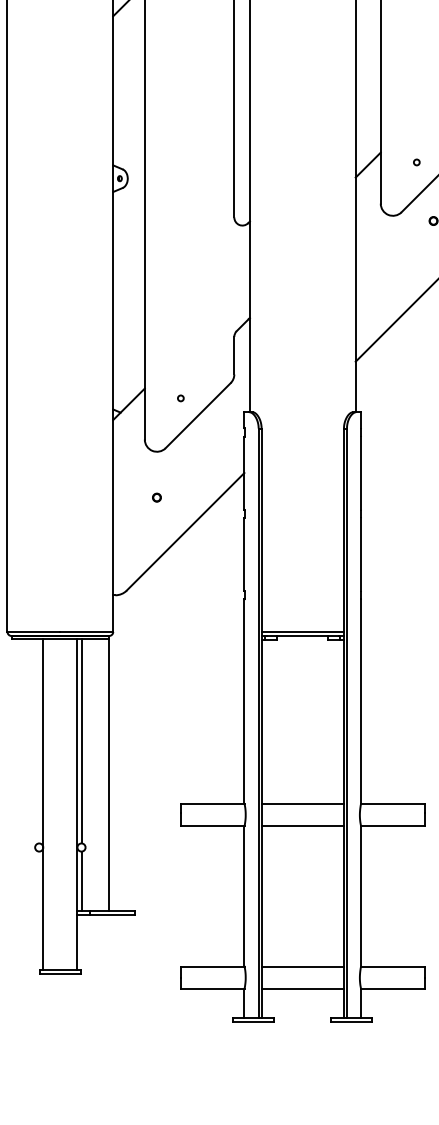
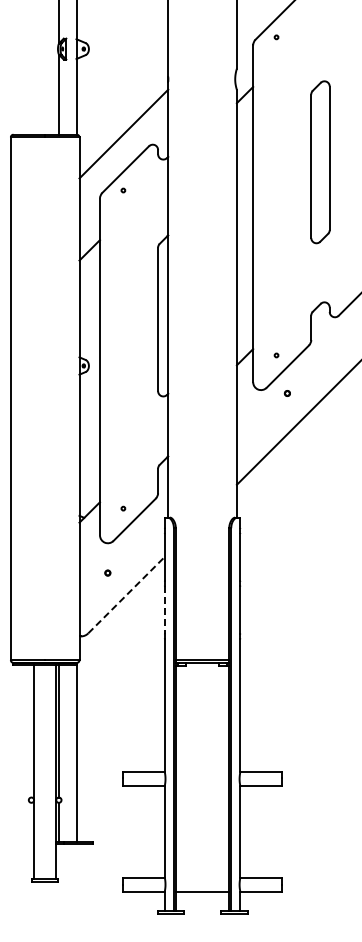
line: (185, 532) -> (126, 595), solid -> dashed
line: (244, 555) -> (164, 610), solid -> dashed
line: (302, 803) -> (202, 771), removed
line: (302, 826) -> (202, 786), removed
line: (302, 966) -> (202, 877), removed

